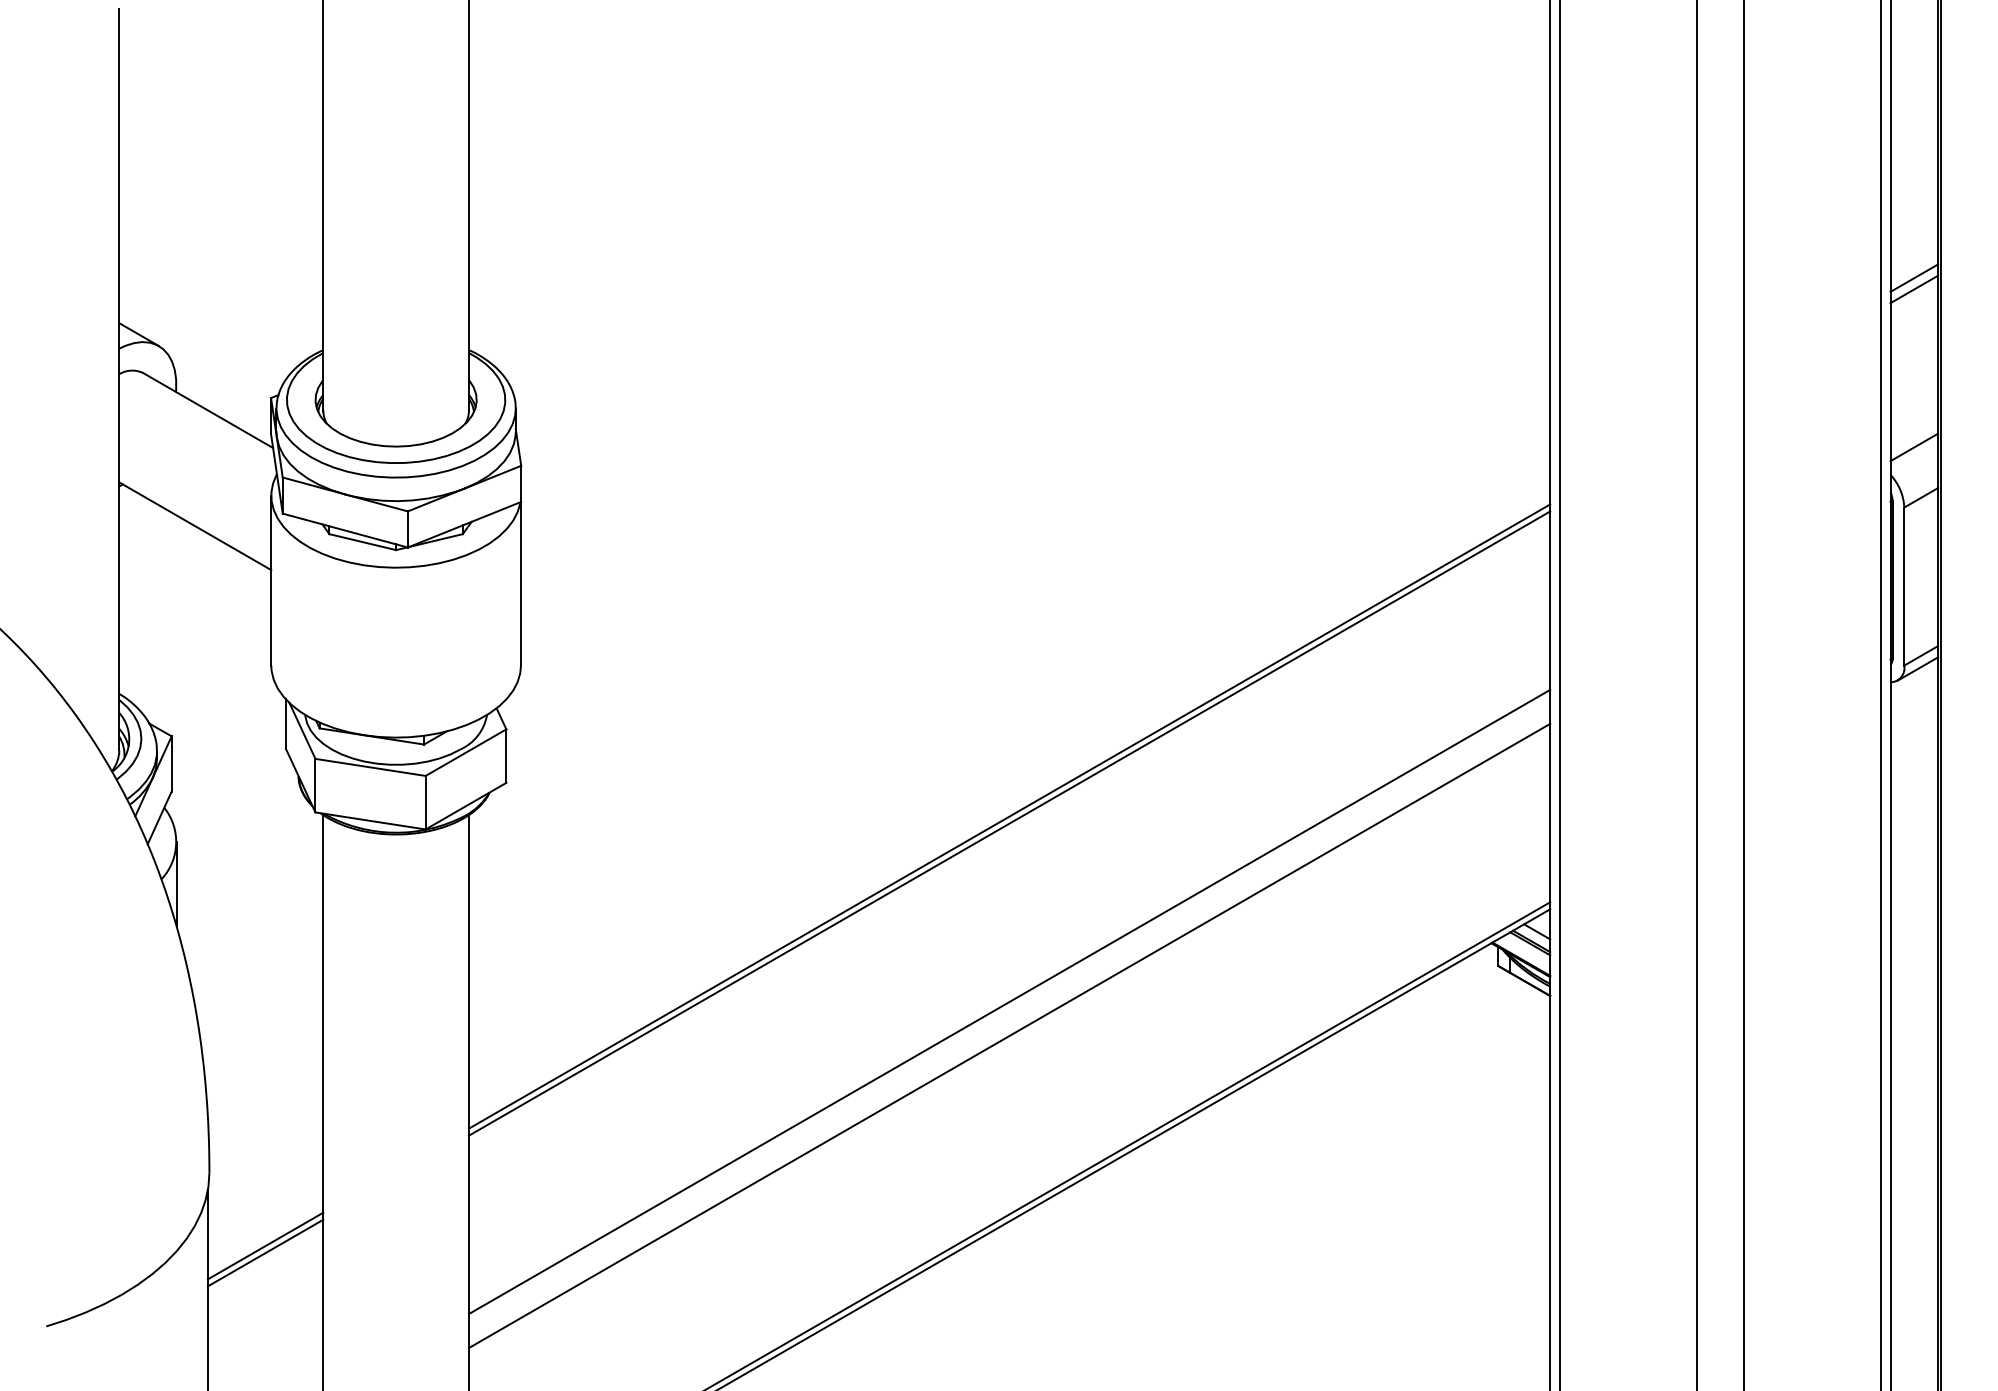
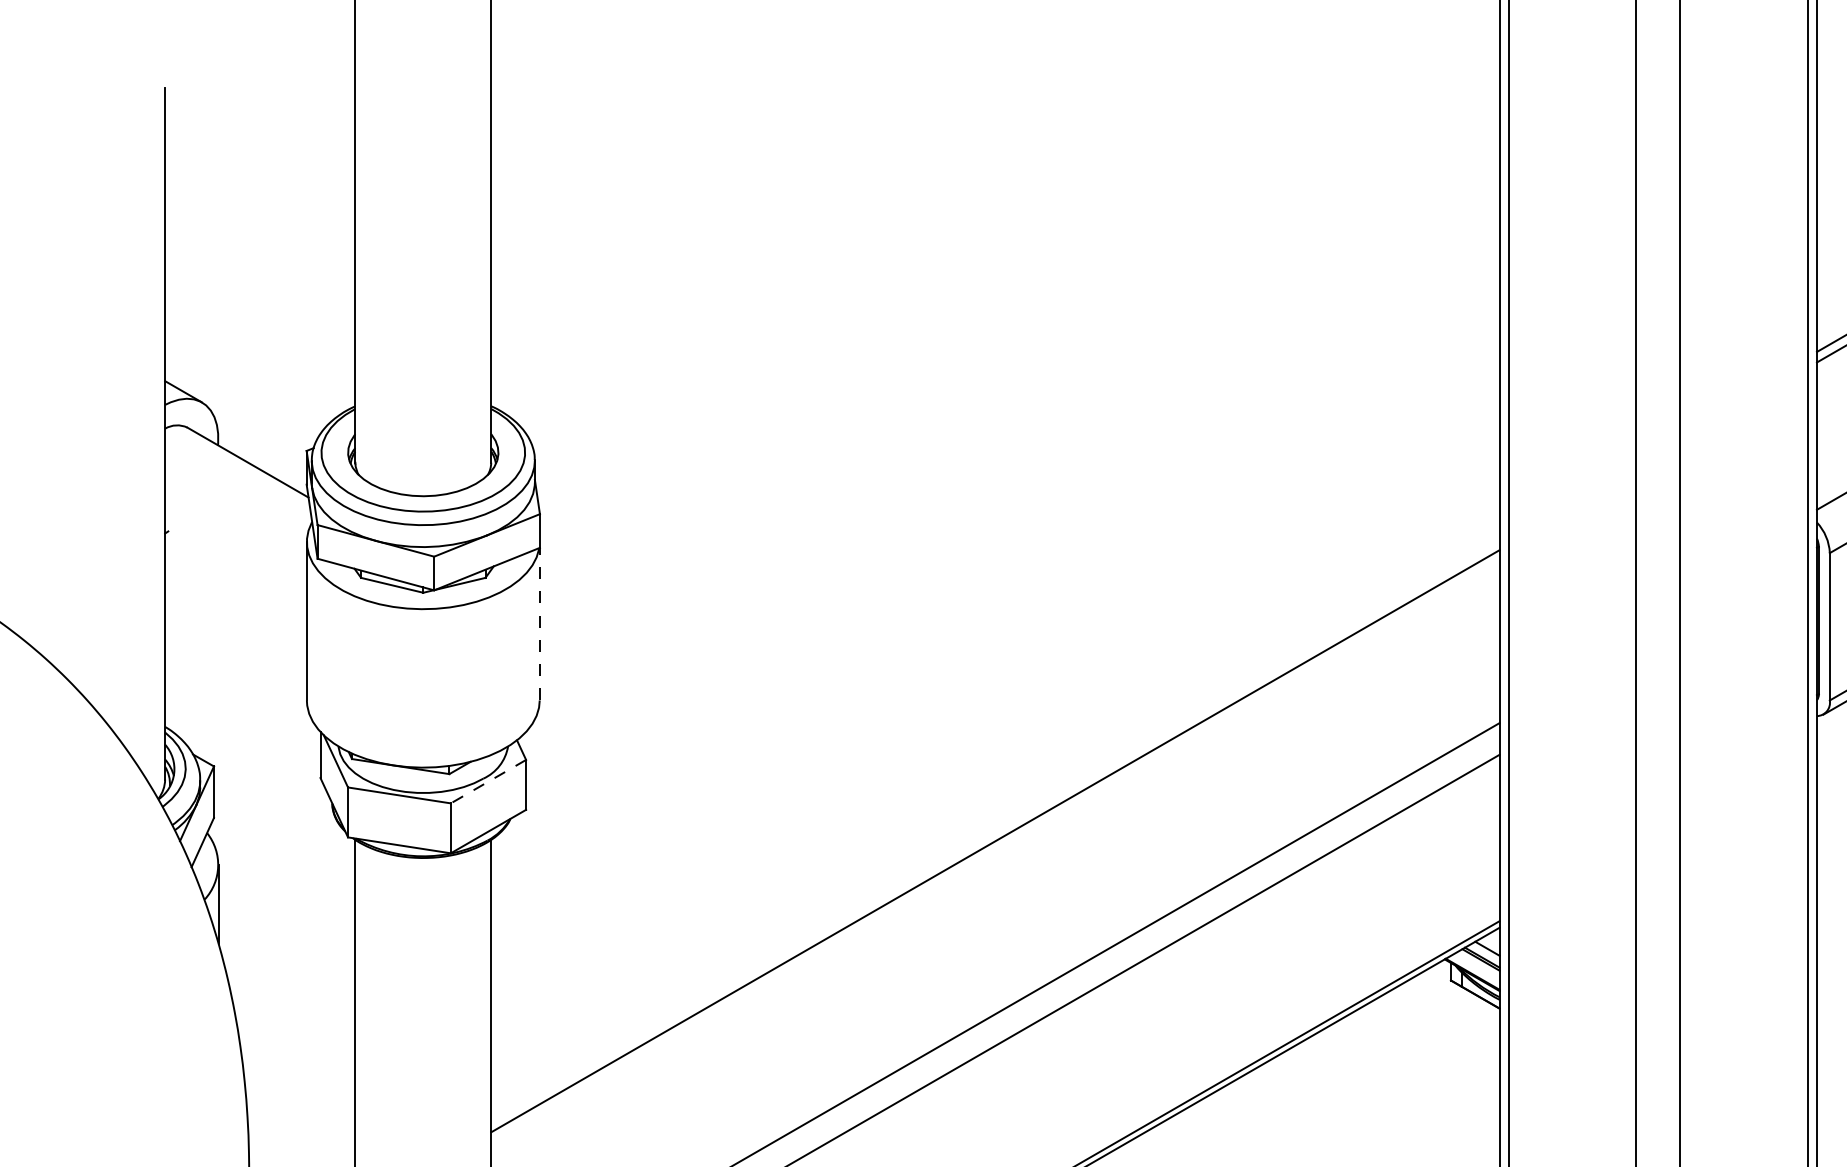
line: (195, 526) -> (236, 570), removed
line: (520, 583) -> (539, 623), solid -> dashed
line: (466, 752) -> (488, 781), solid -> dashed
line: (1009, 823) -> (995, 847), removed

